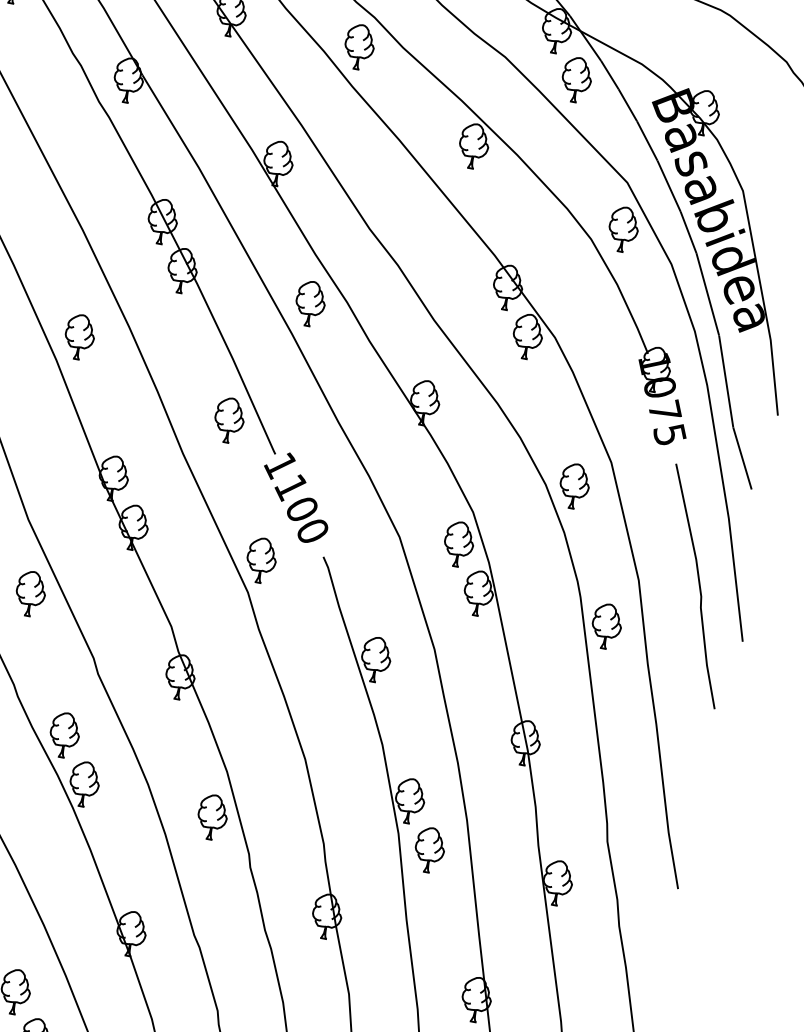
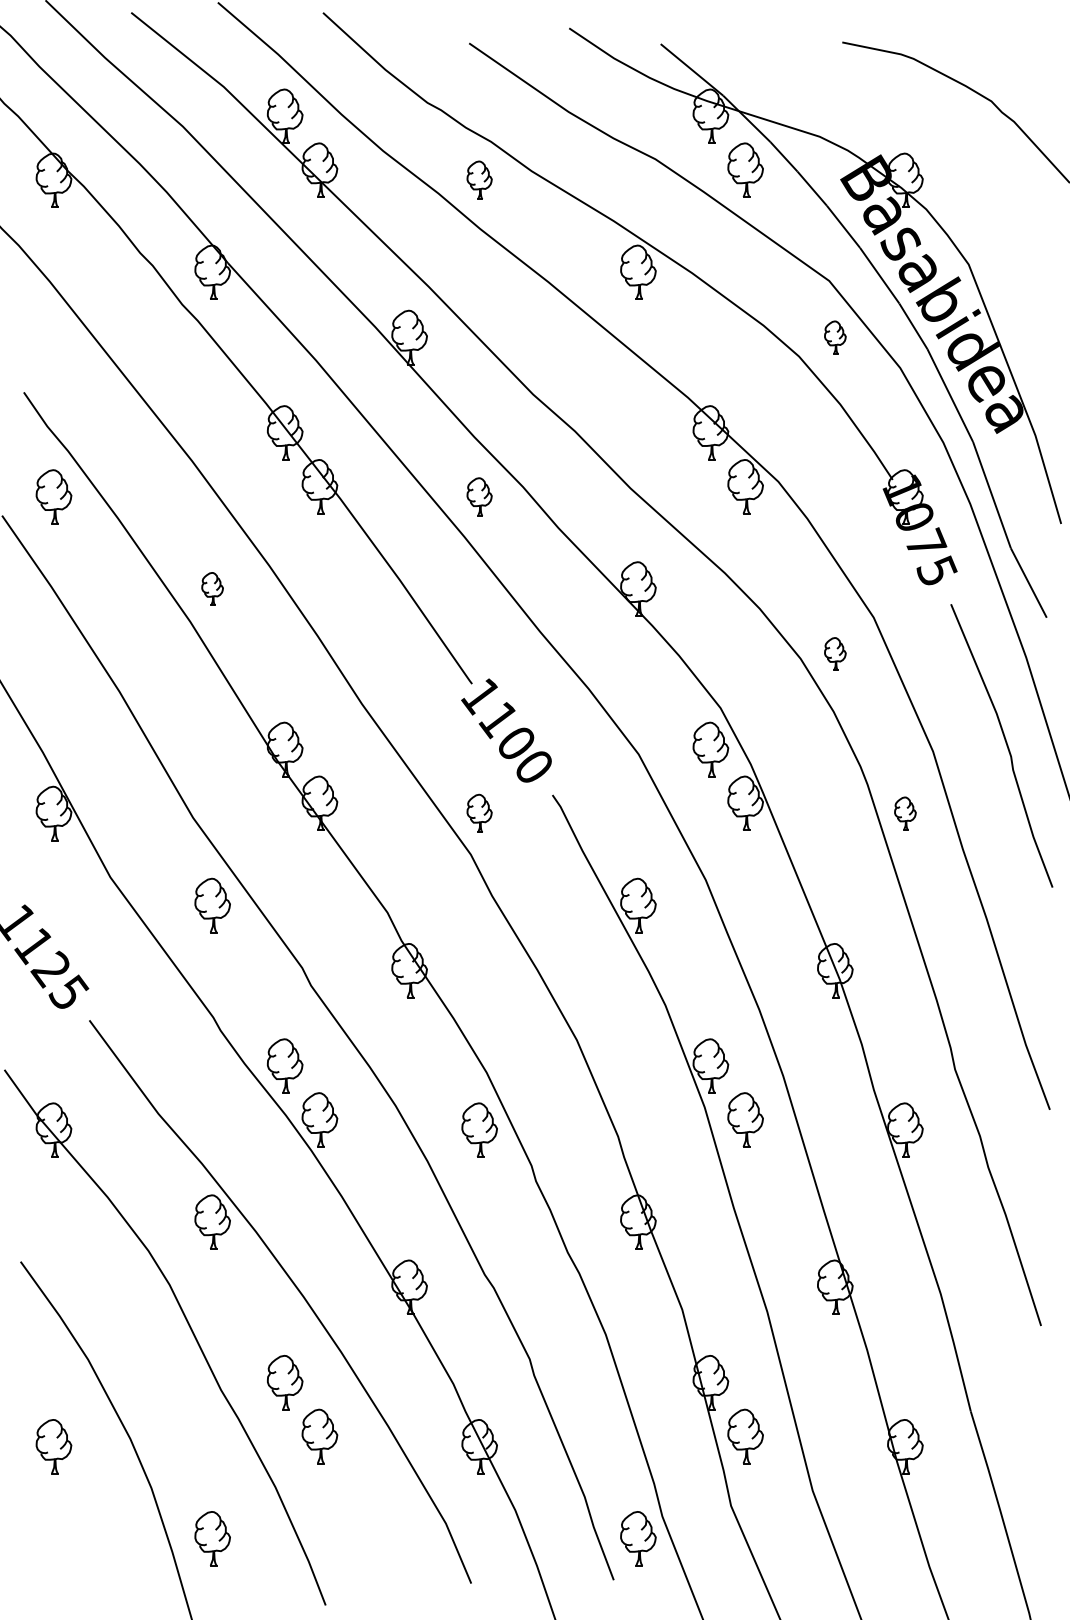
part: (359, 46) -> (479, 179), size x0.7
part: (623, 229) -> (835, 337), size x0.6
part: (310, 303) -> (479, 496), size x0.7
part: (79, 336) -> (212, 588), size x0.6
part: (229, 419) -> (409, 653), removed
part: (574, 485) -> (835, 653), size x0.6
part: (261, 560) -> (479, 813), size x0.7
part: (606, 626) -> (905, 813), size x0.6

